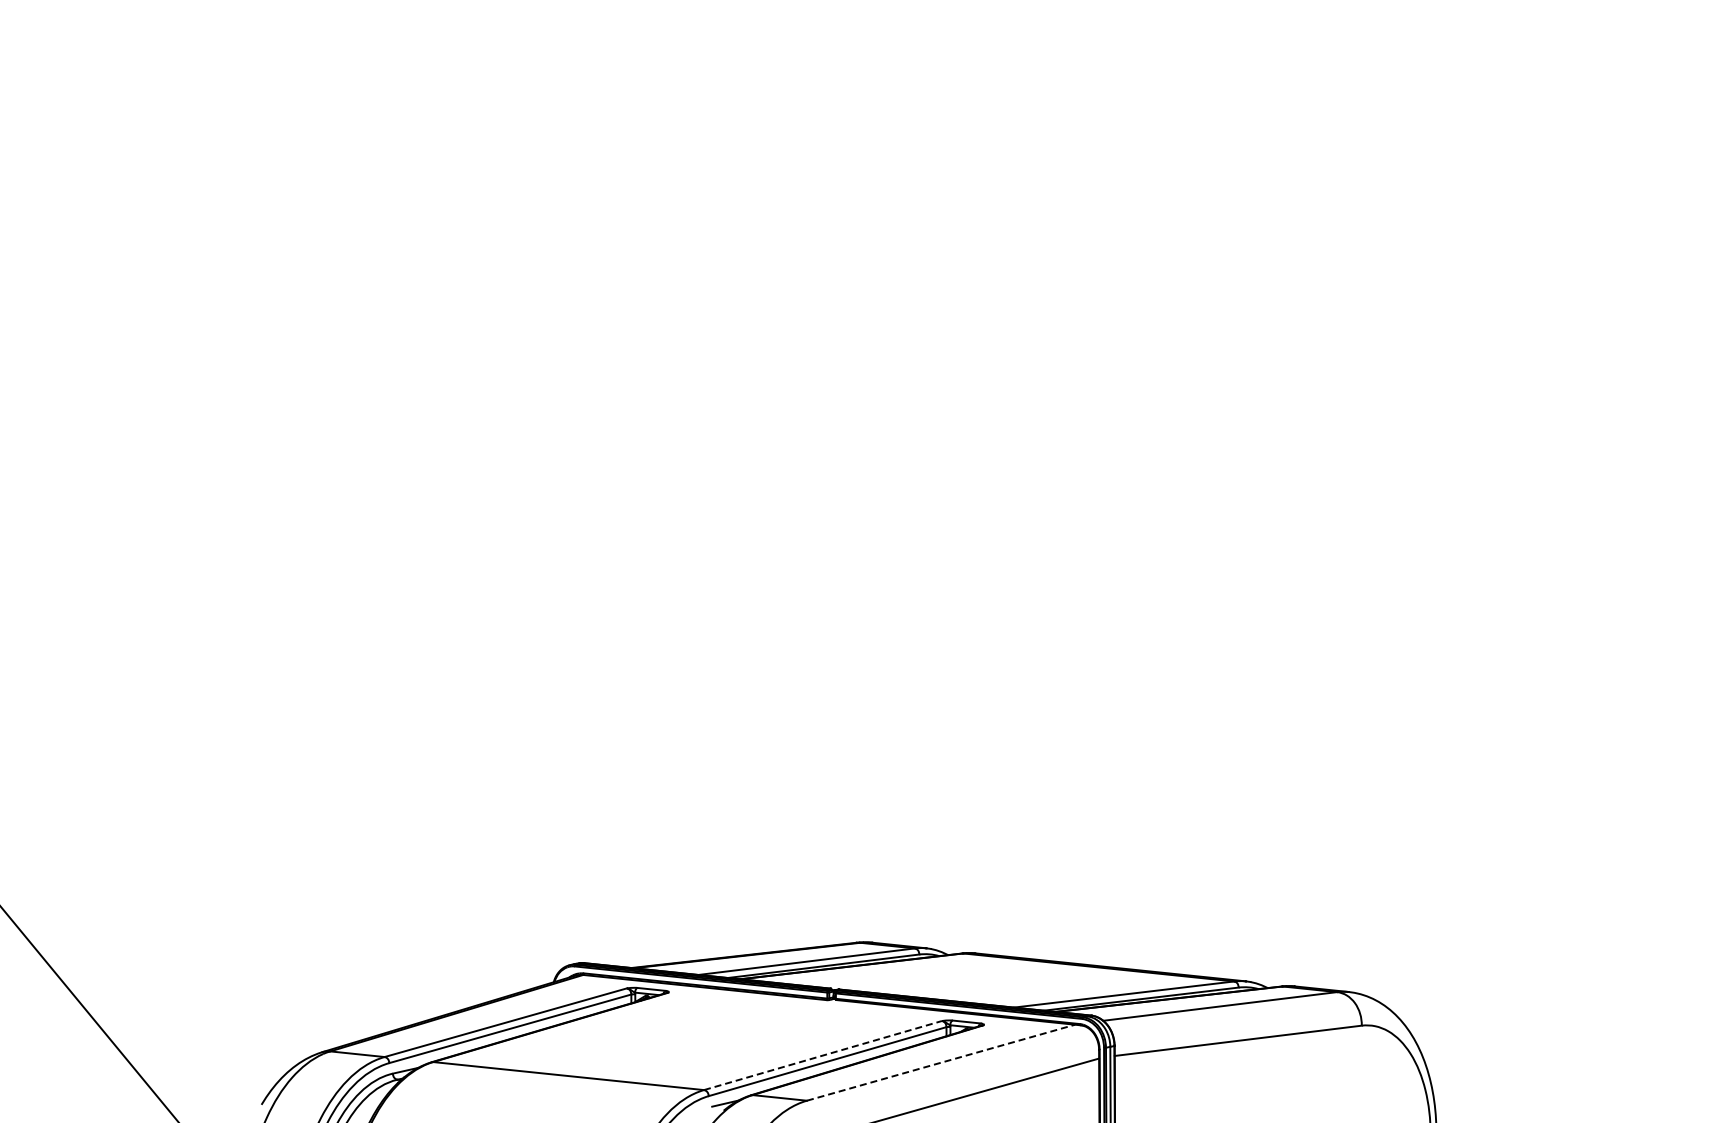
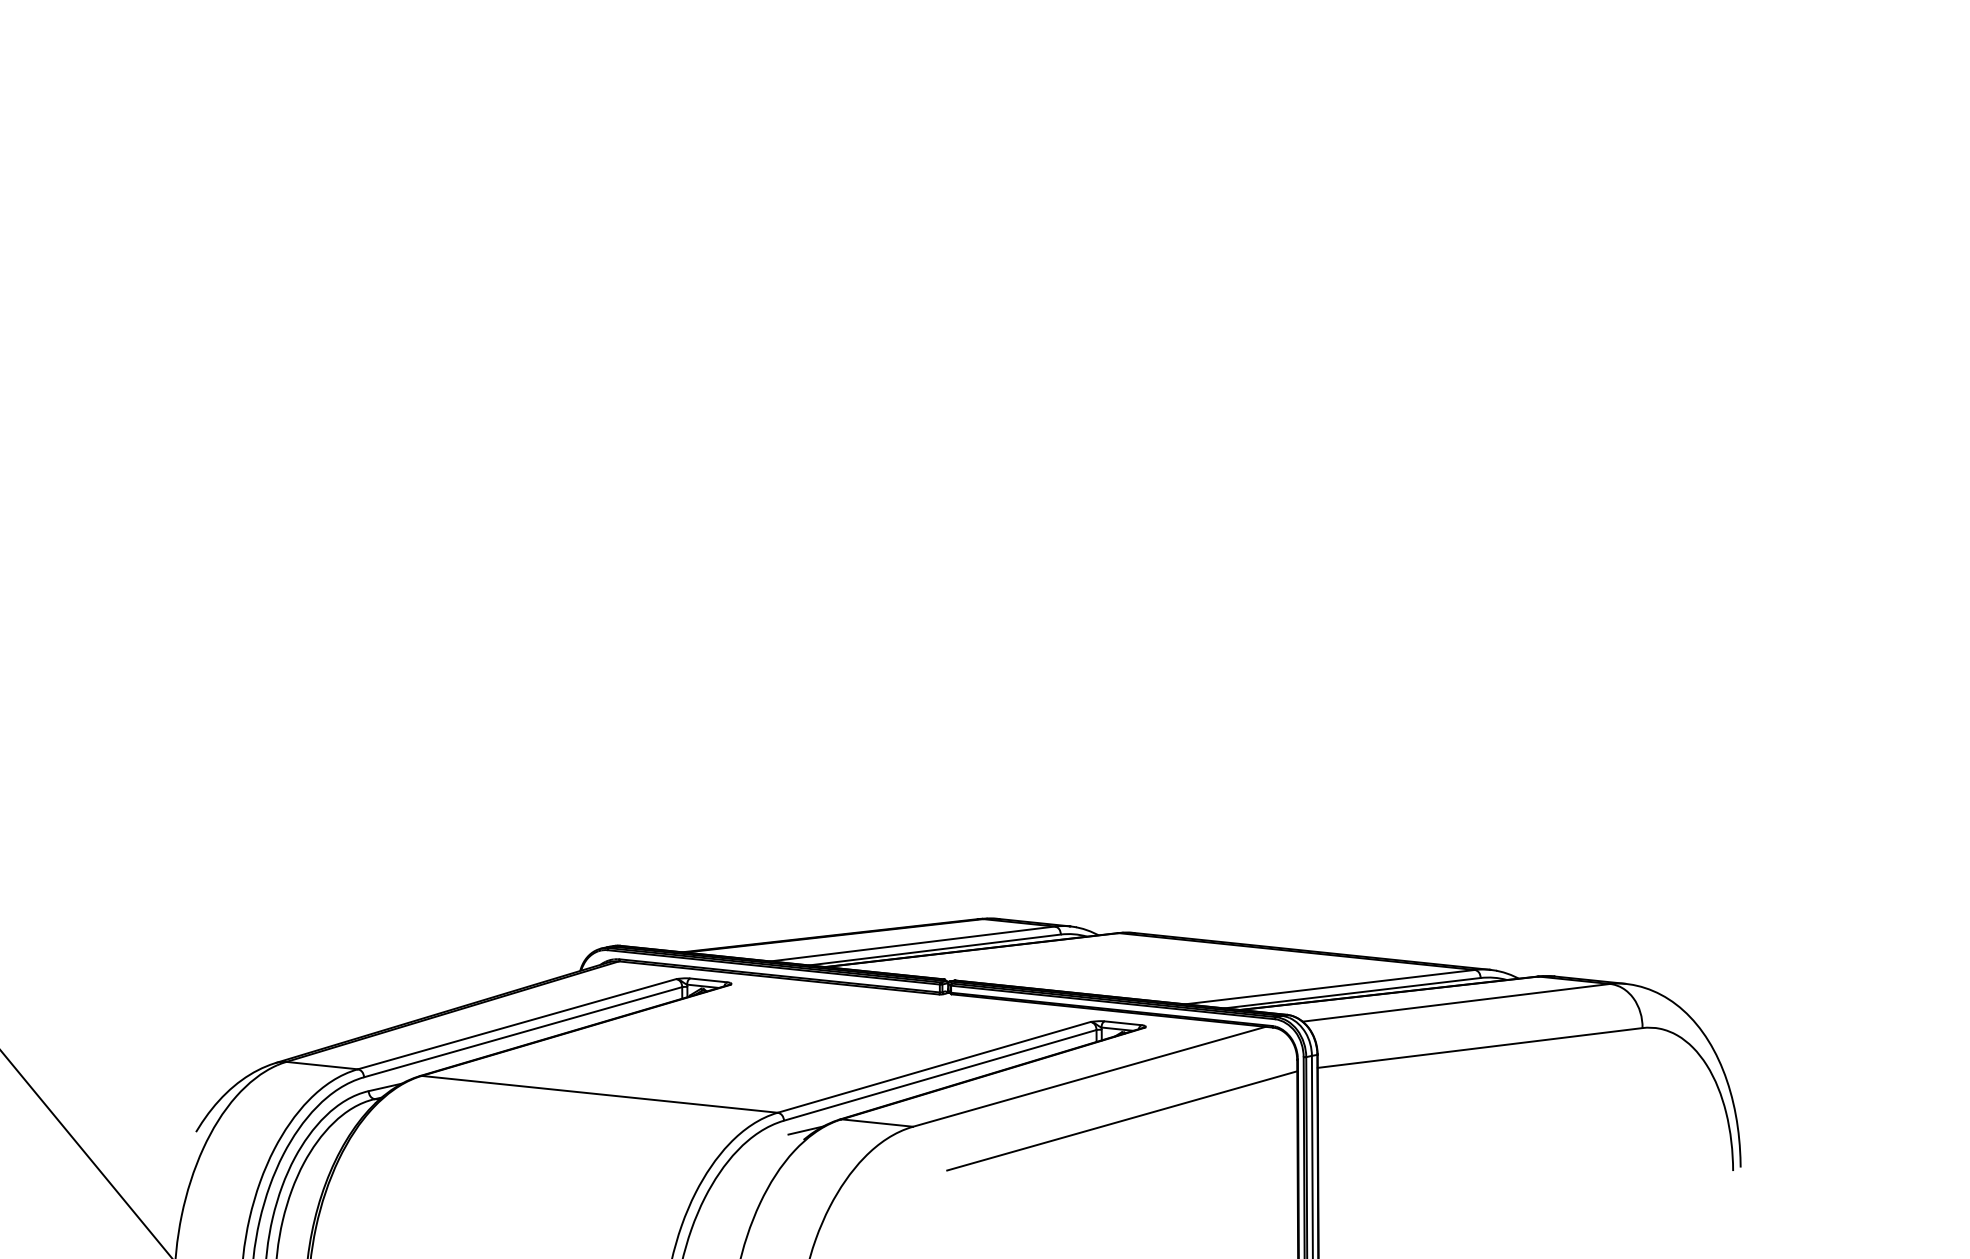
line: (823, 1055) -> (934, 1067), dashed -> solid
line: (941, 1062) -> (1089, 1076), dashed -> solid

